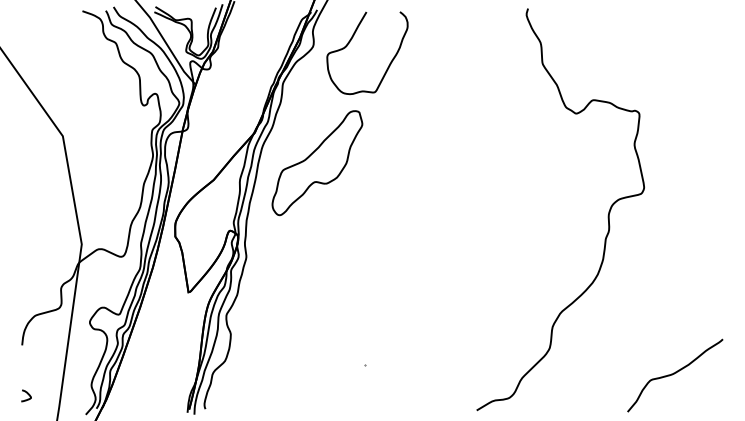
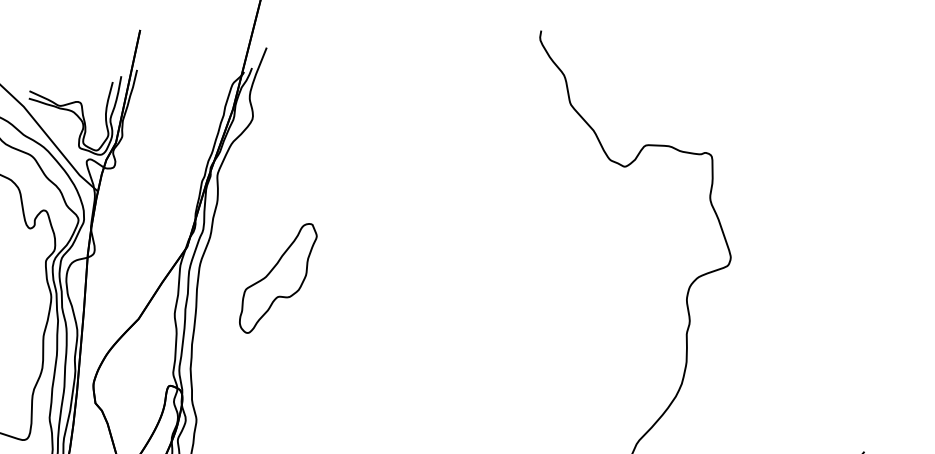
curve: (350, 42) -> (303, 107), removed
part: (317, 163) -> (278, 278), size x0.7

